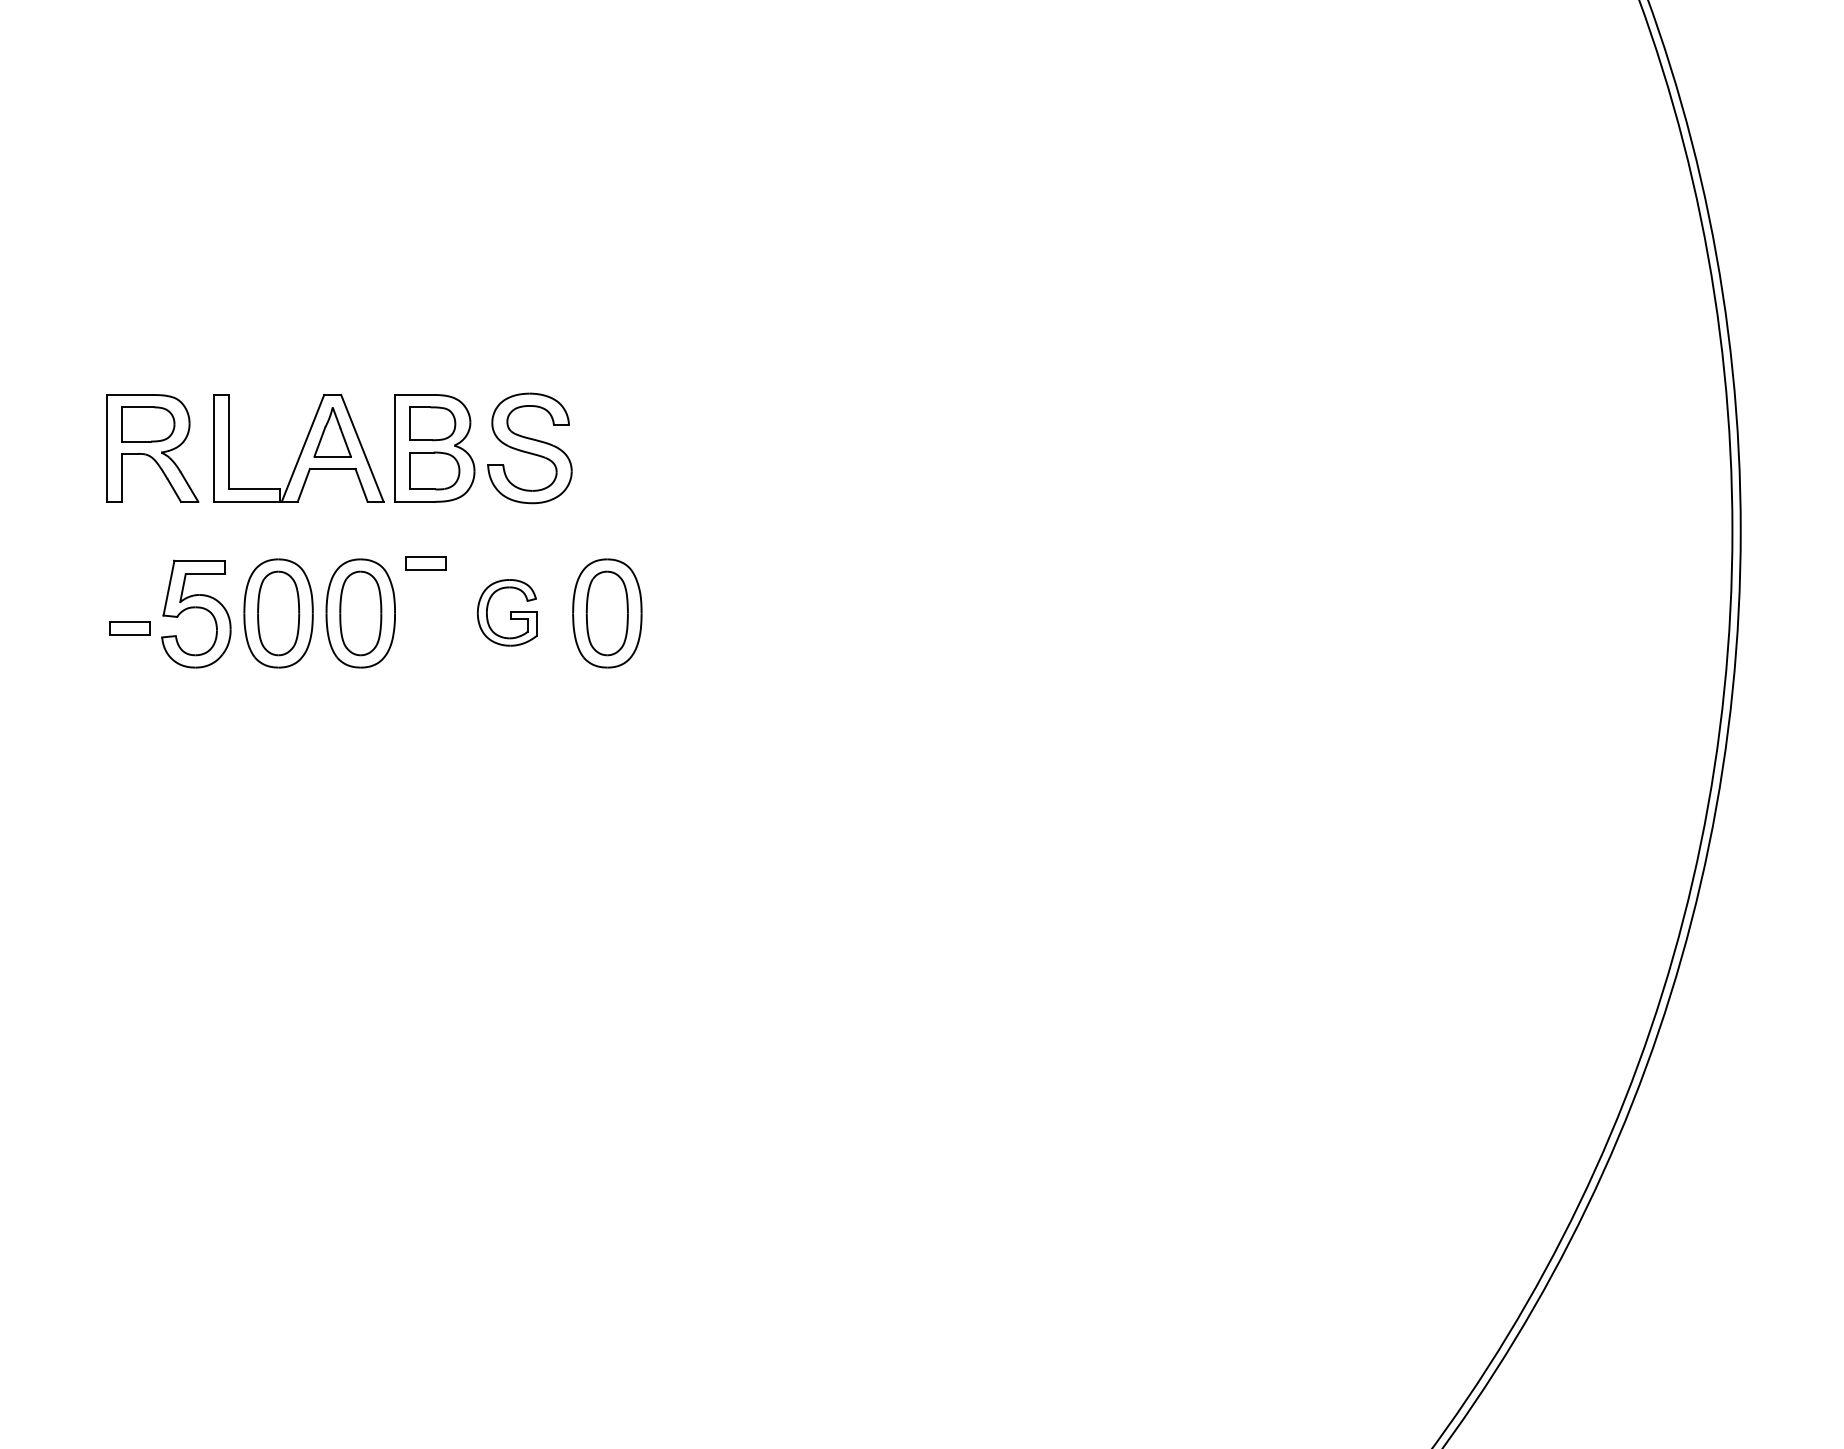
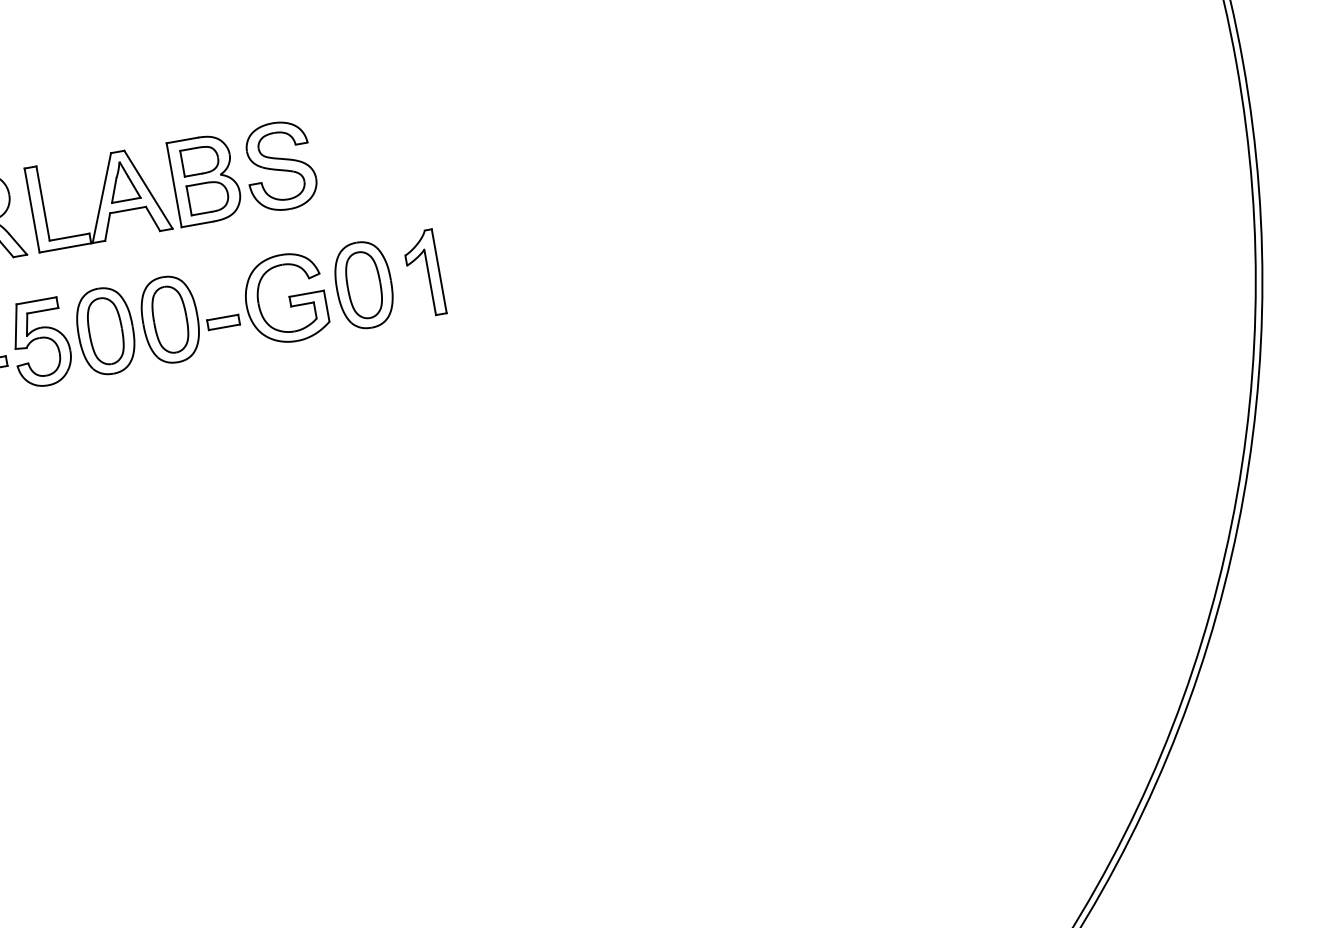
part: (425, 563) -> (223, 322), moved
part: (507, 612) -> (285, 298), size x1.67
part: (683, 612) -> (423, 273), added

